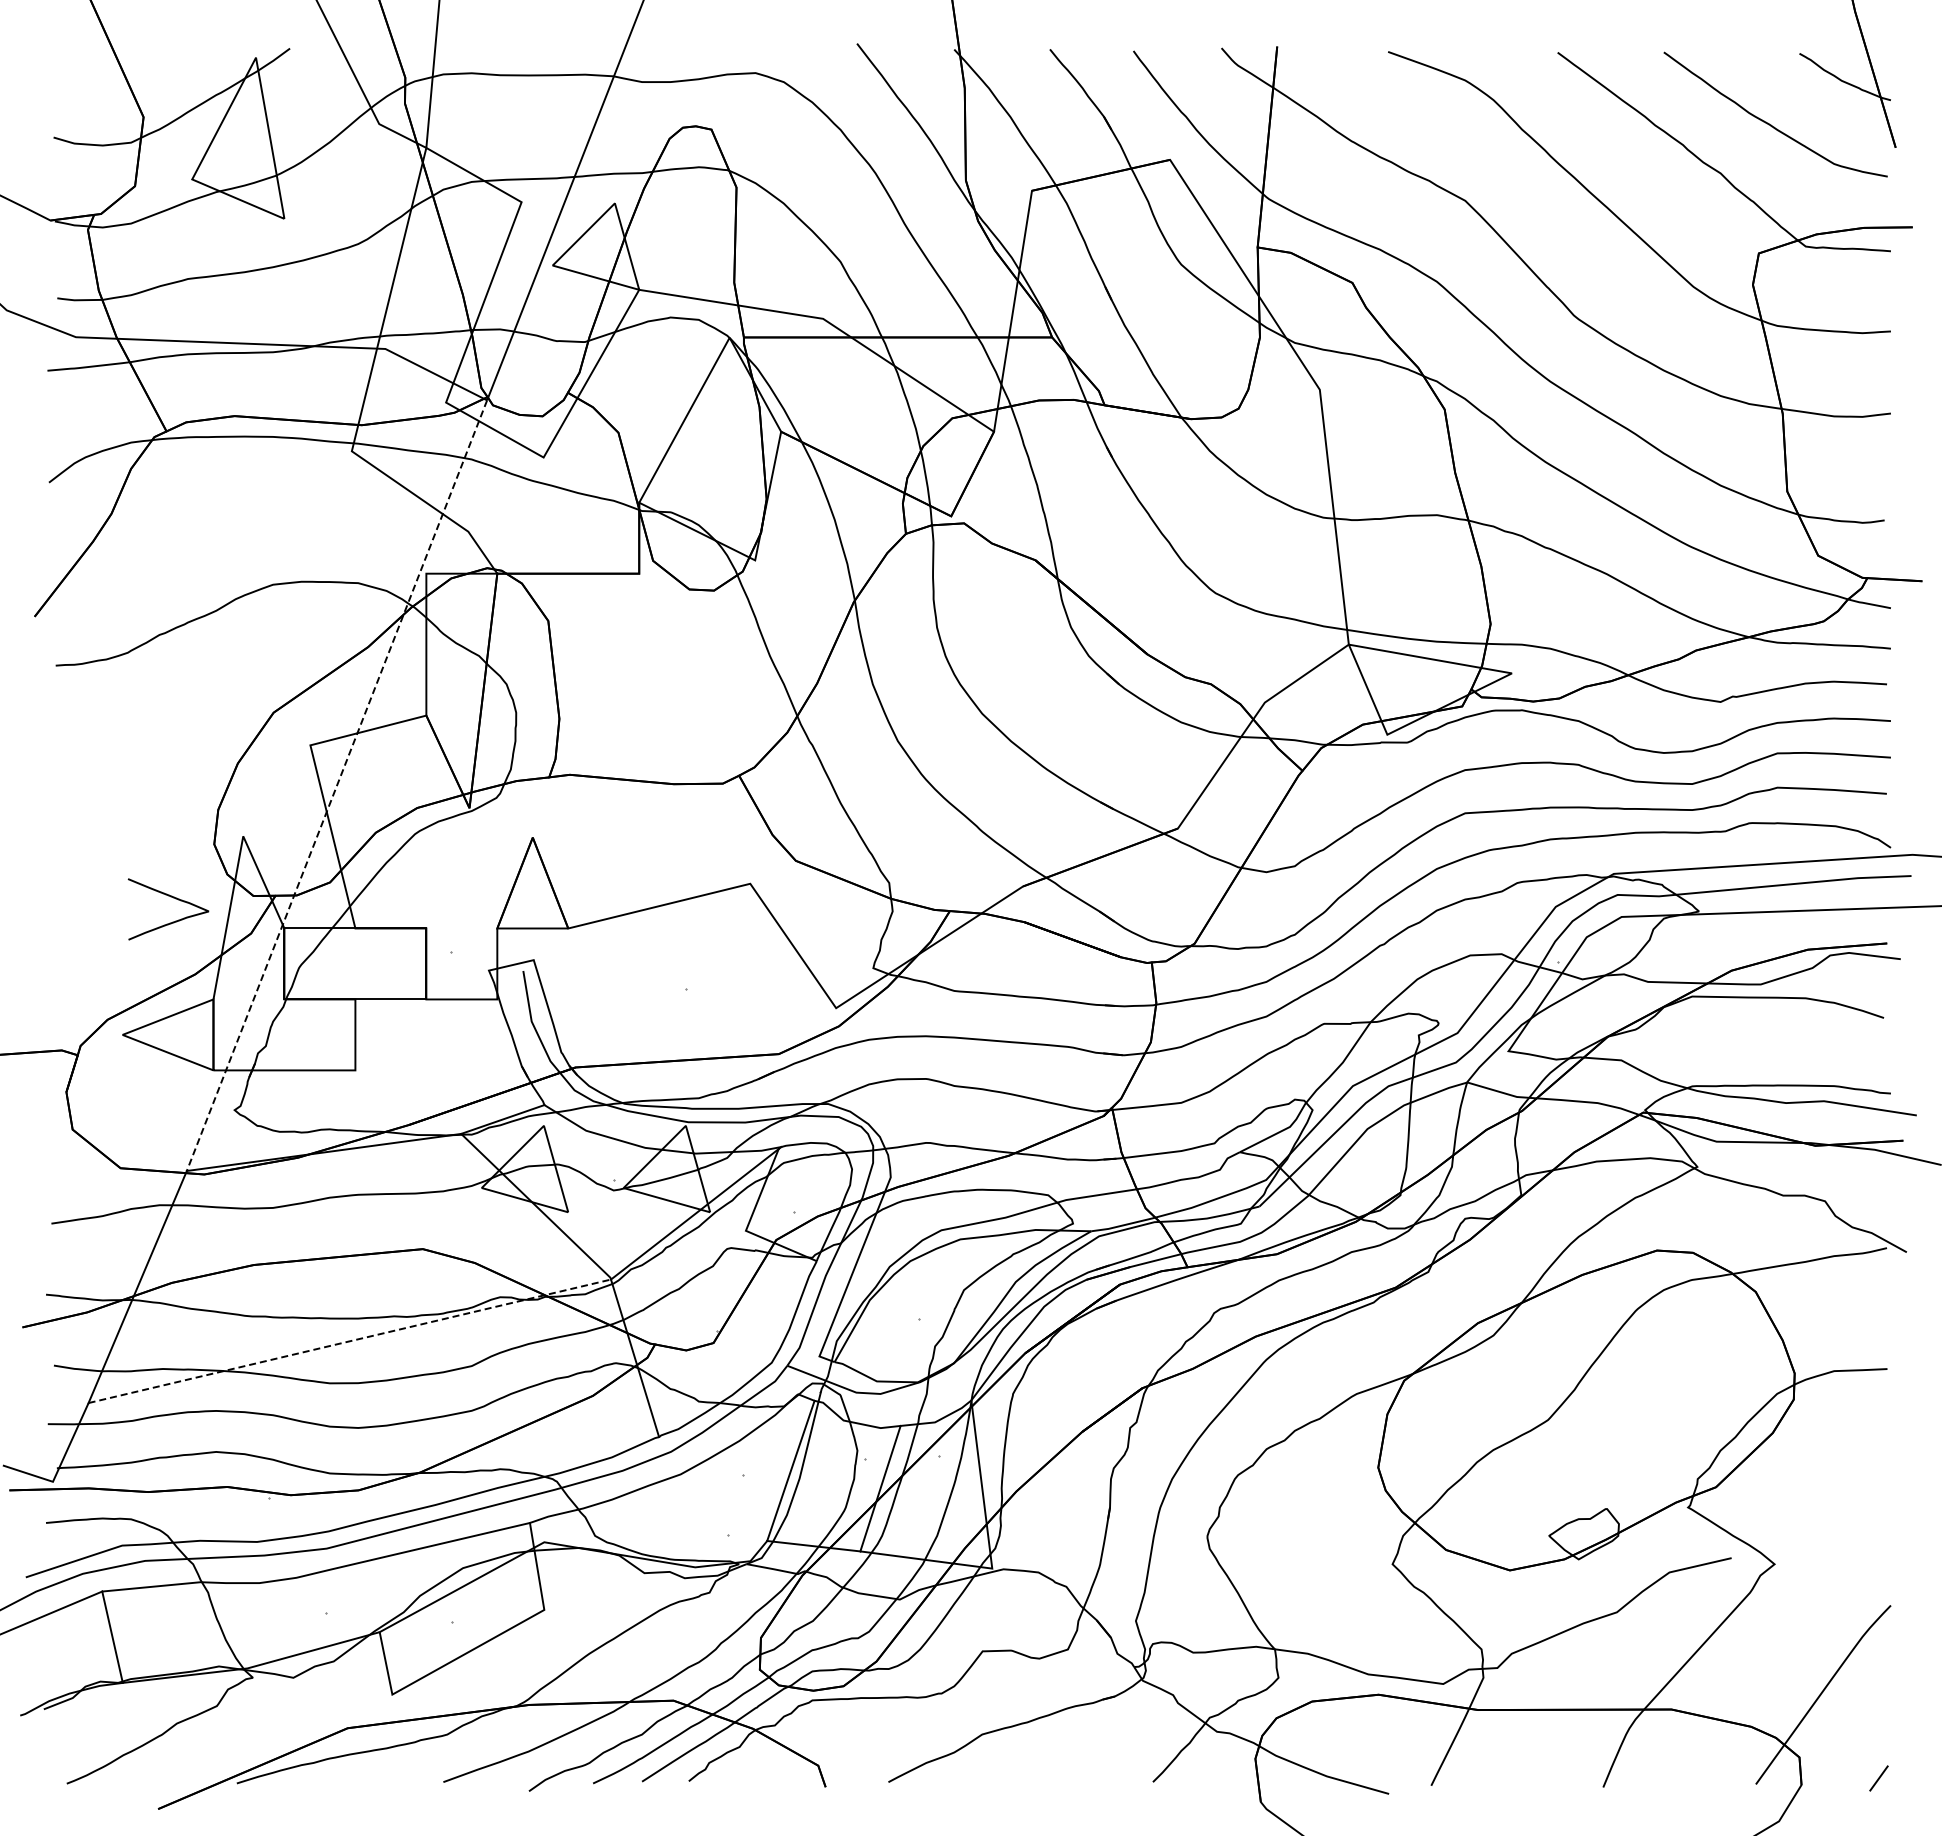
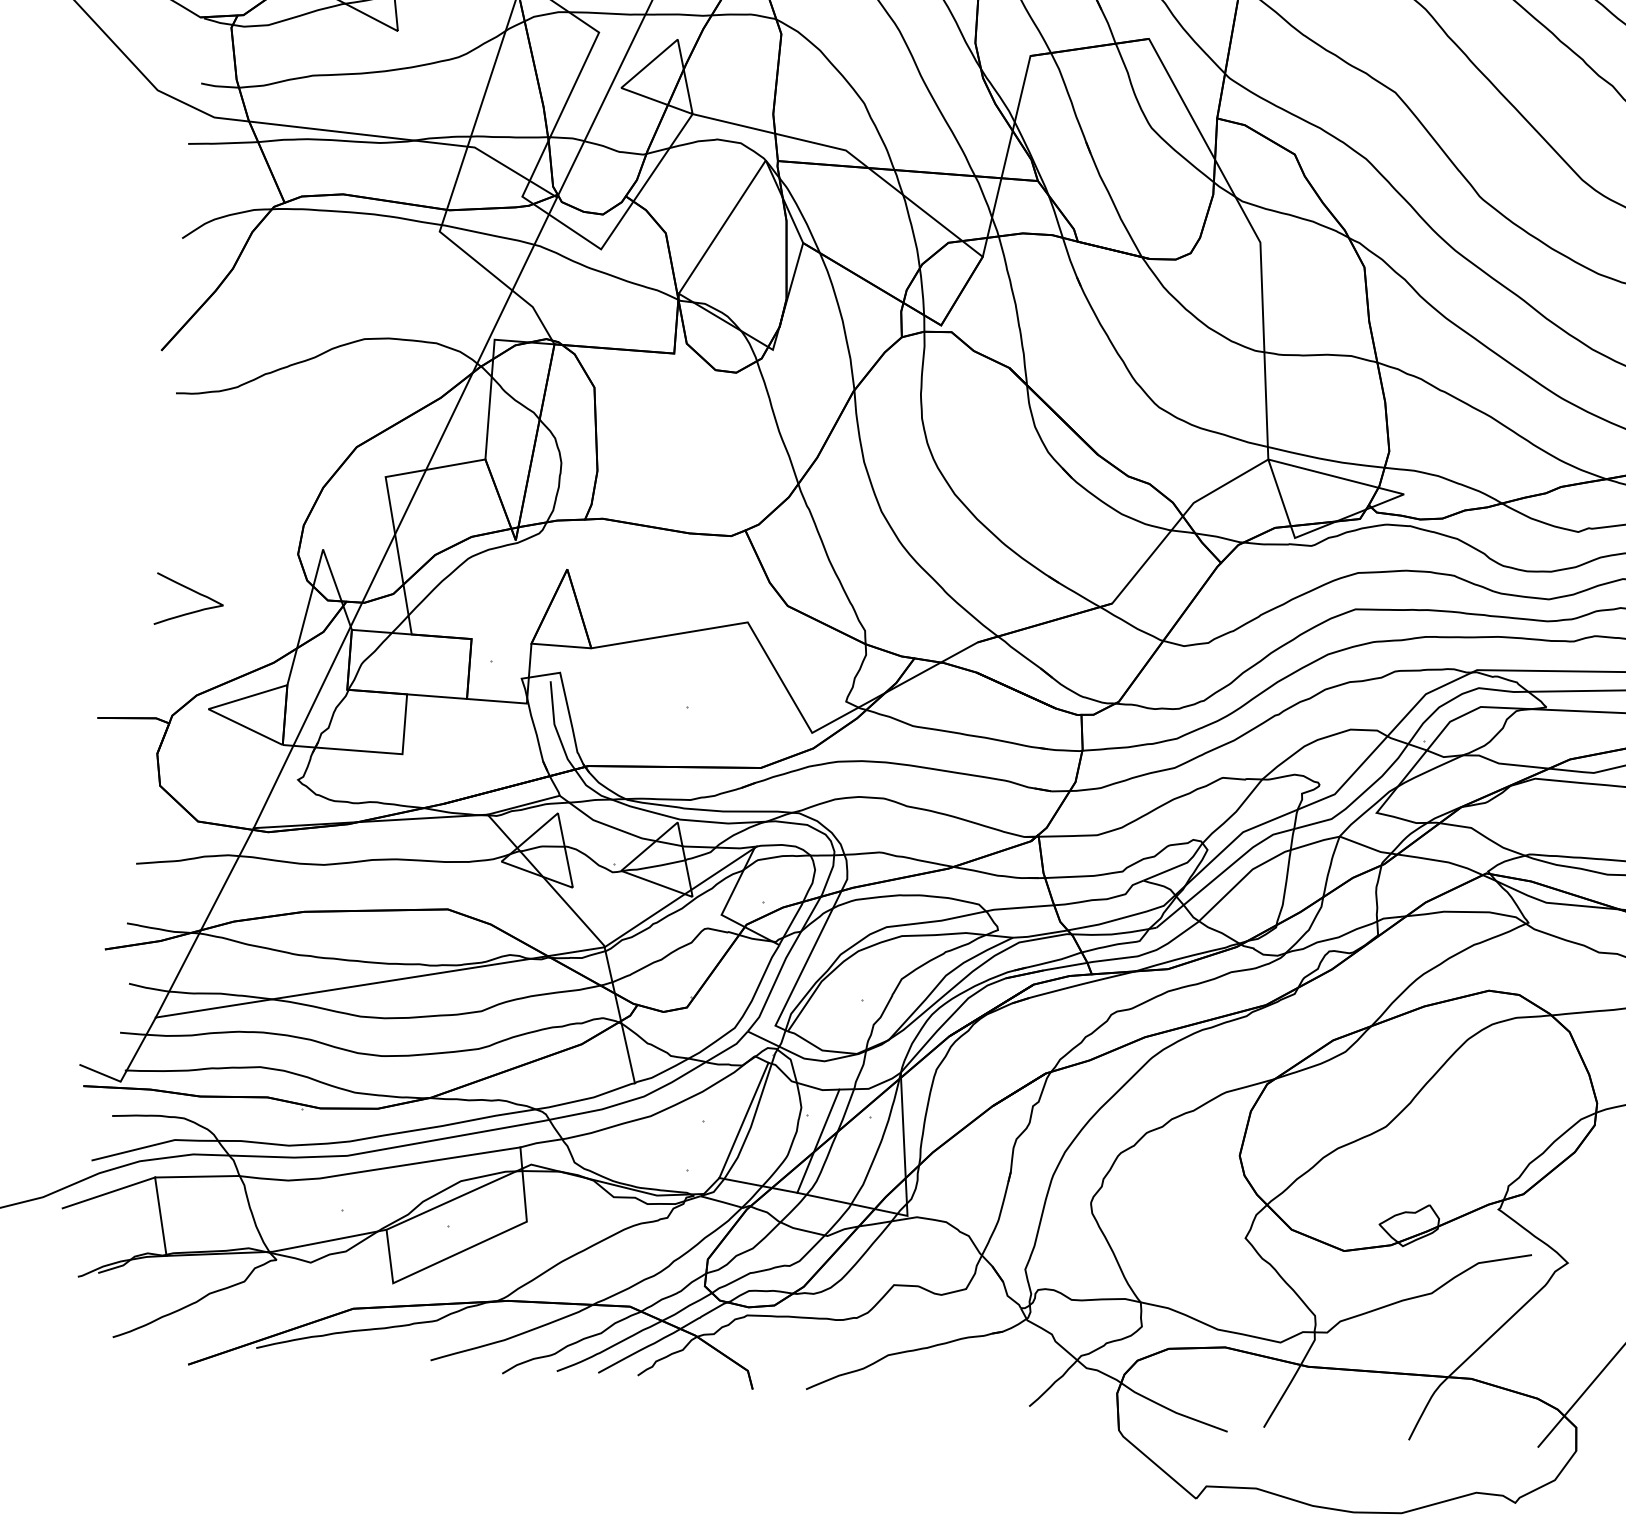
line: (337, 785) -> (405, 512), dashed -> solid
curve: (173, 898) -> (194, 592), moved
line: (350, 1341) -> (380, 982), dashed -> solid

